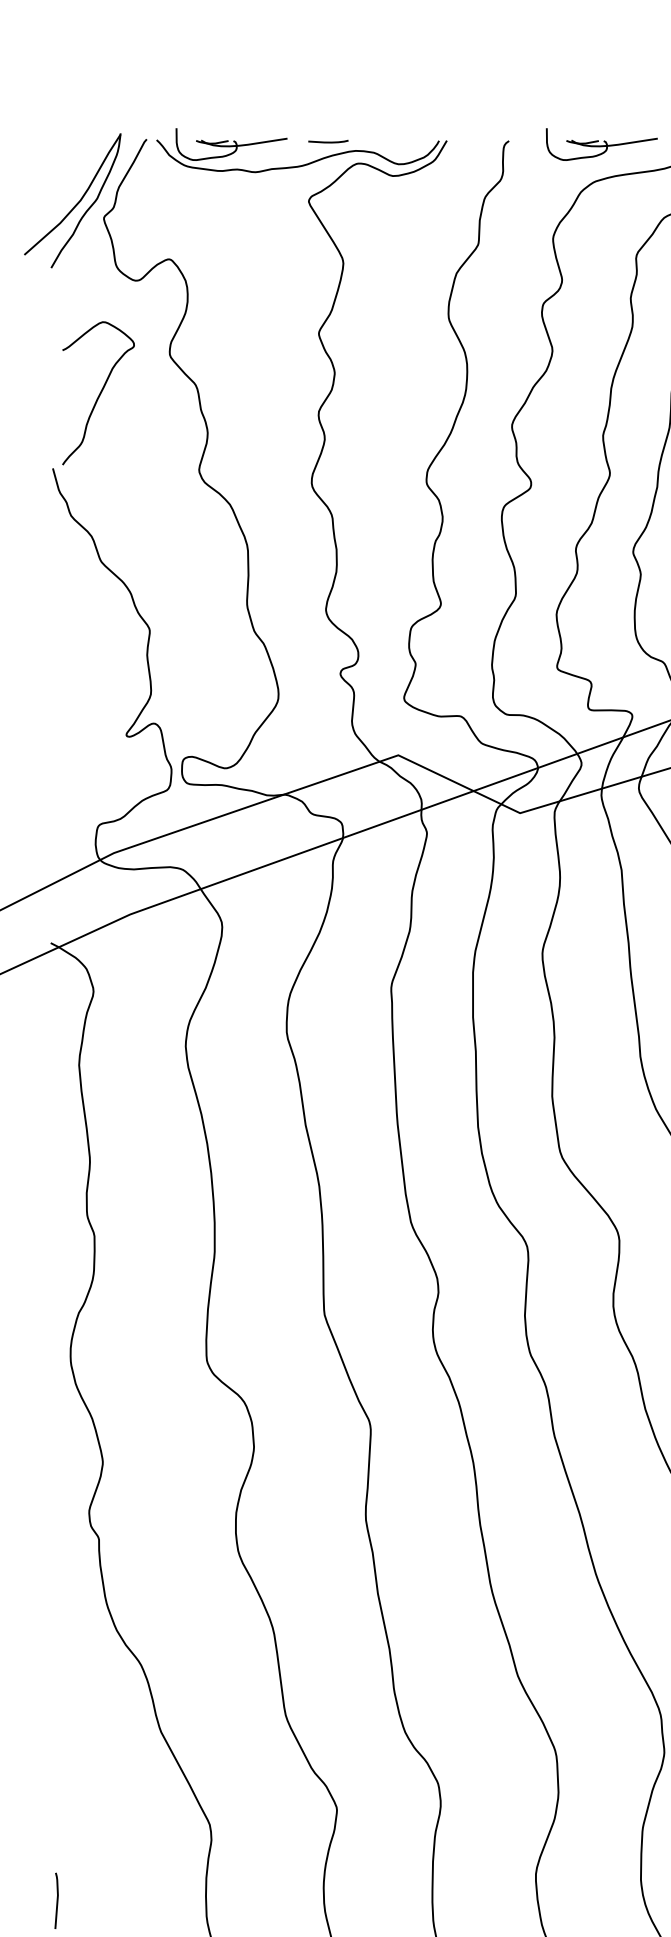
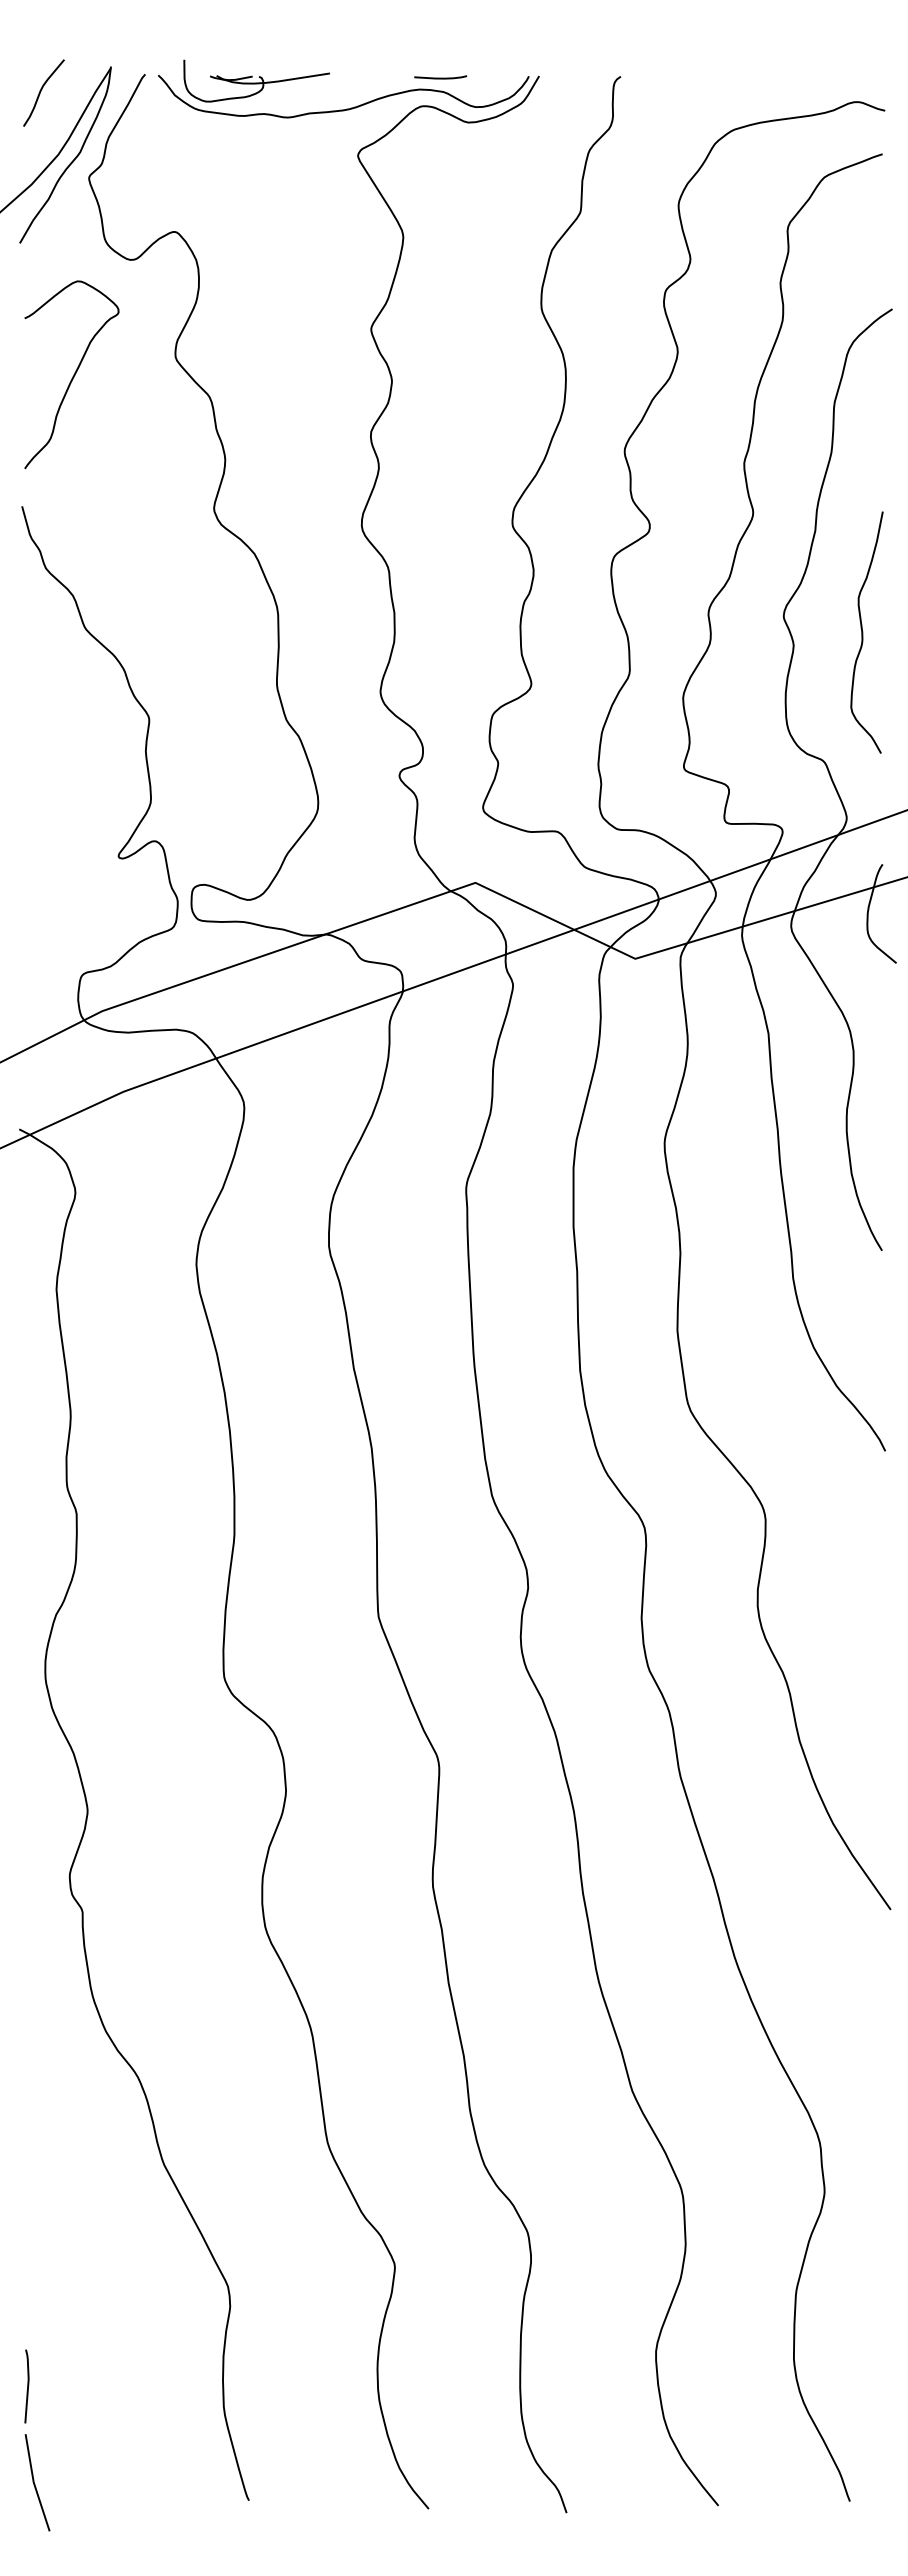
curve: (328, 141) -> (440, 77), moved
part: (601, 143) -> (742, 80), removed
curve: (67, 152) -> (41, 91), added
curve: (99, 393) -> (73, 374), moved

